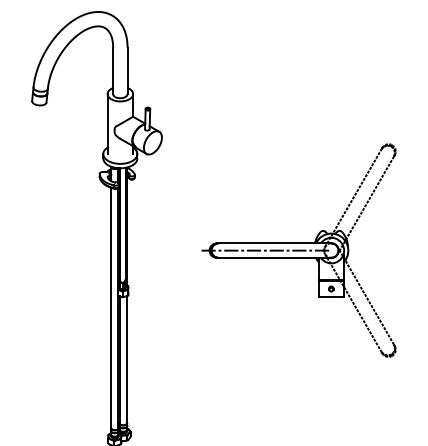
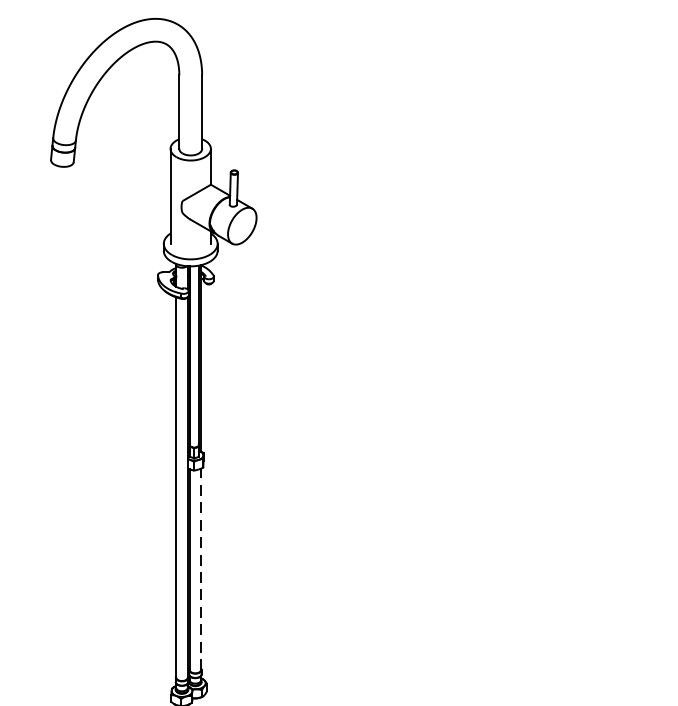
part: (298, 250) -> (472, 396), removed
line: (126, 359) -> (200, 569), solid -> dashed

